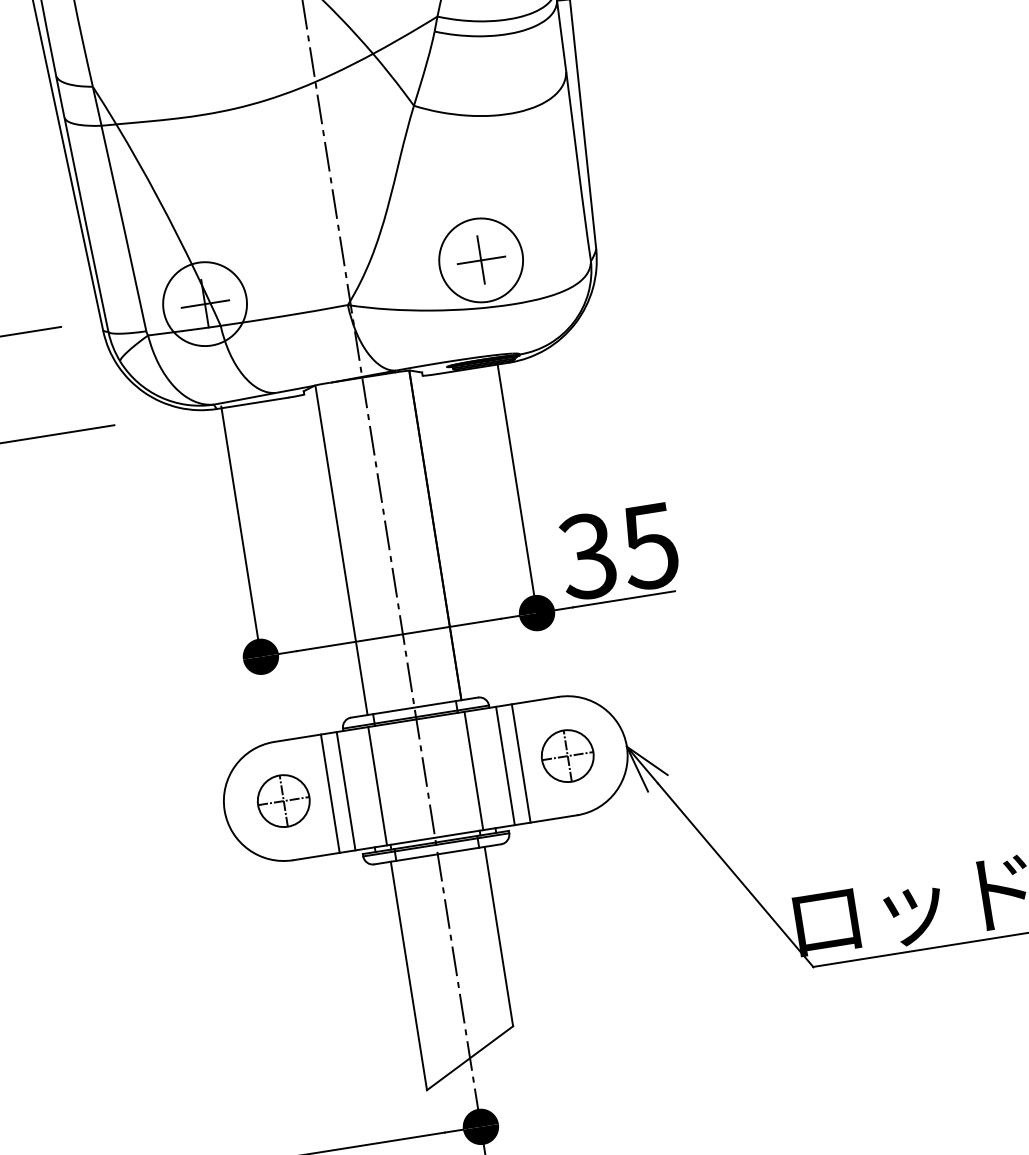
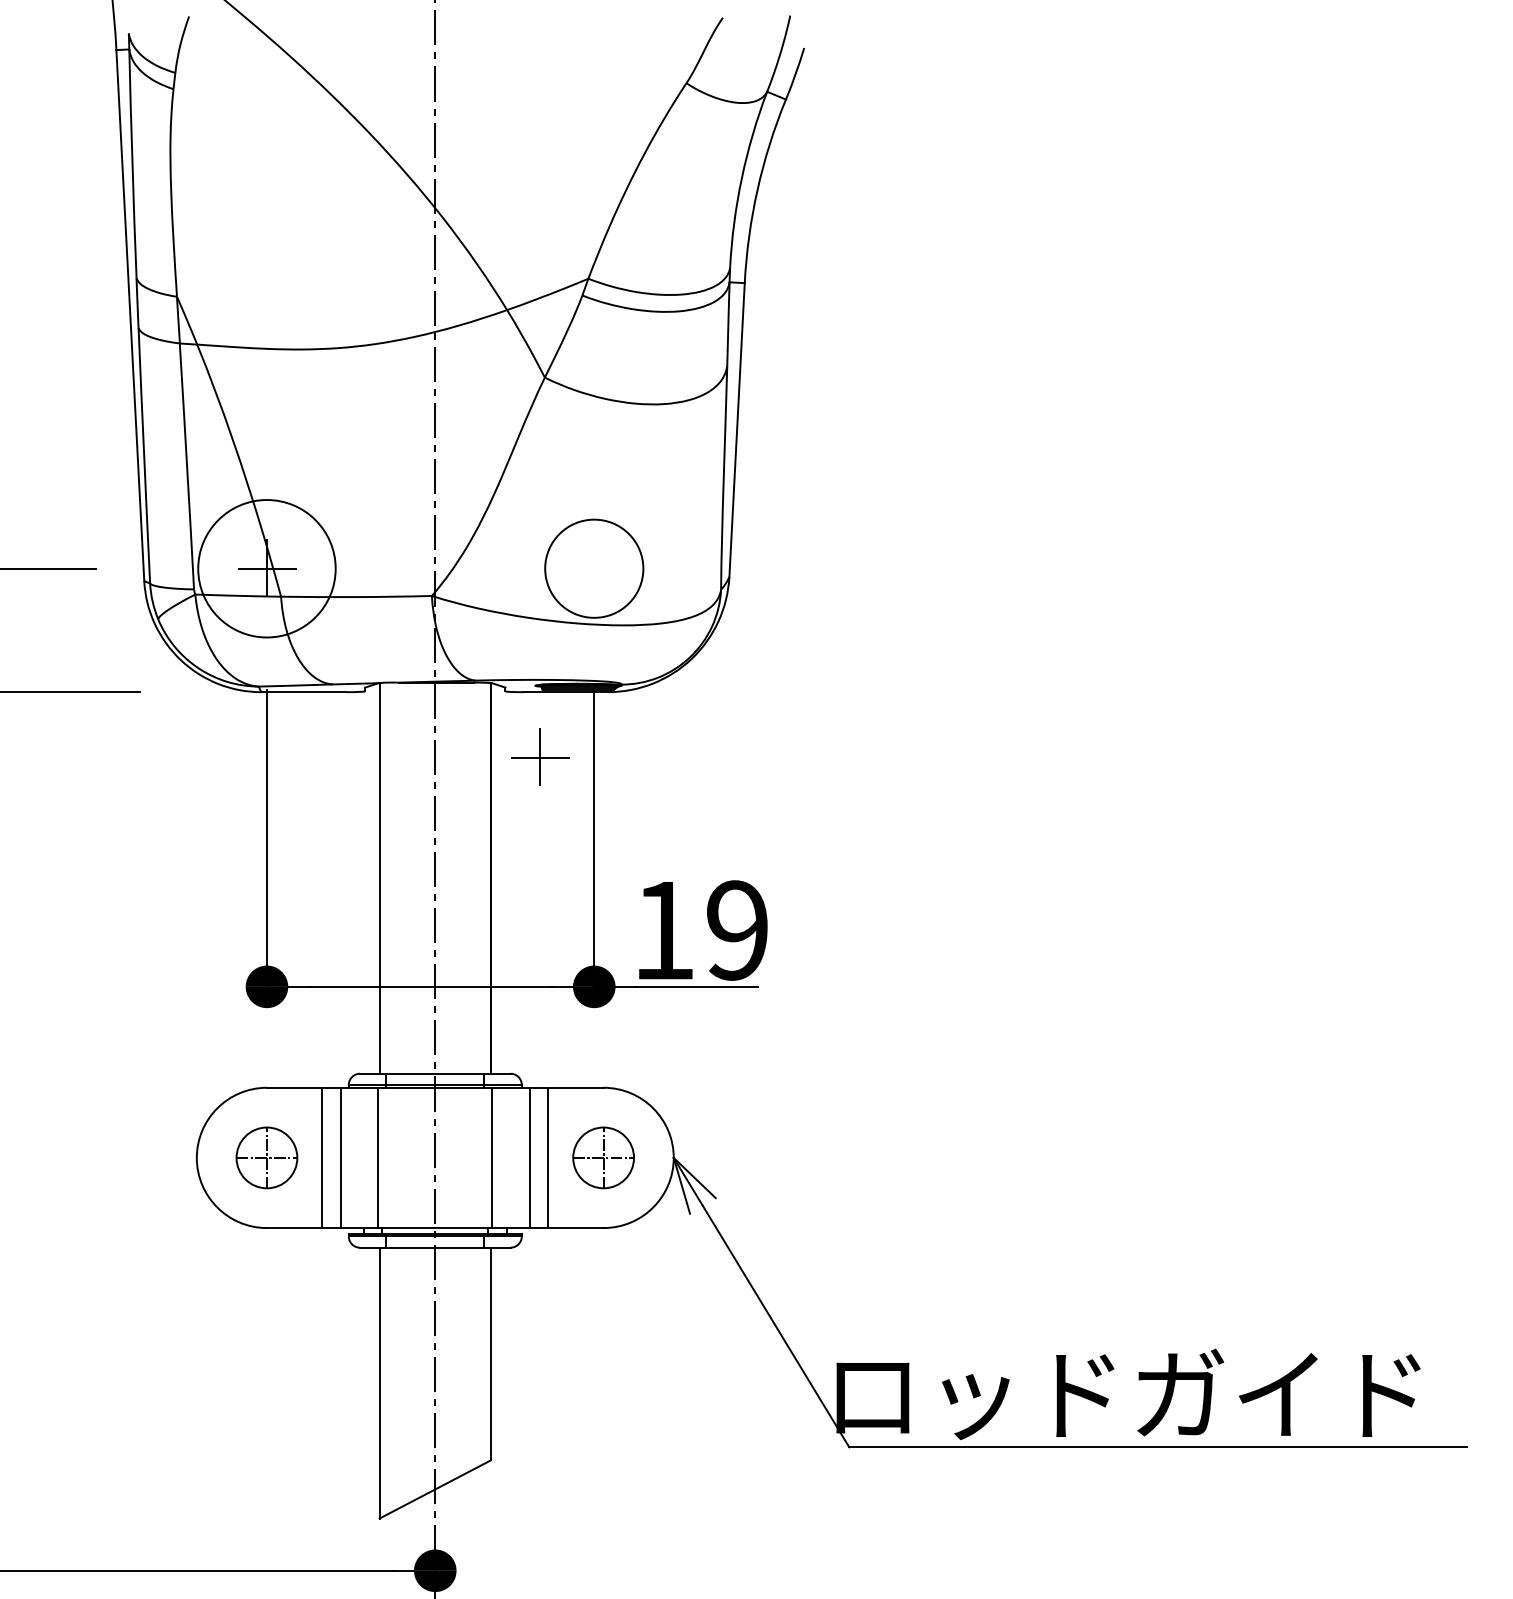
part: (481, 259) -> (540, 756), moved
circle: (204, 303) -> (266, 568), size x1.4
text: (618, 551) -> (699, 930), 35 -> 19

